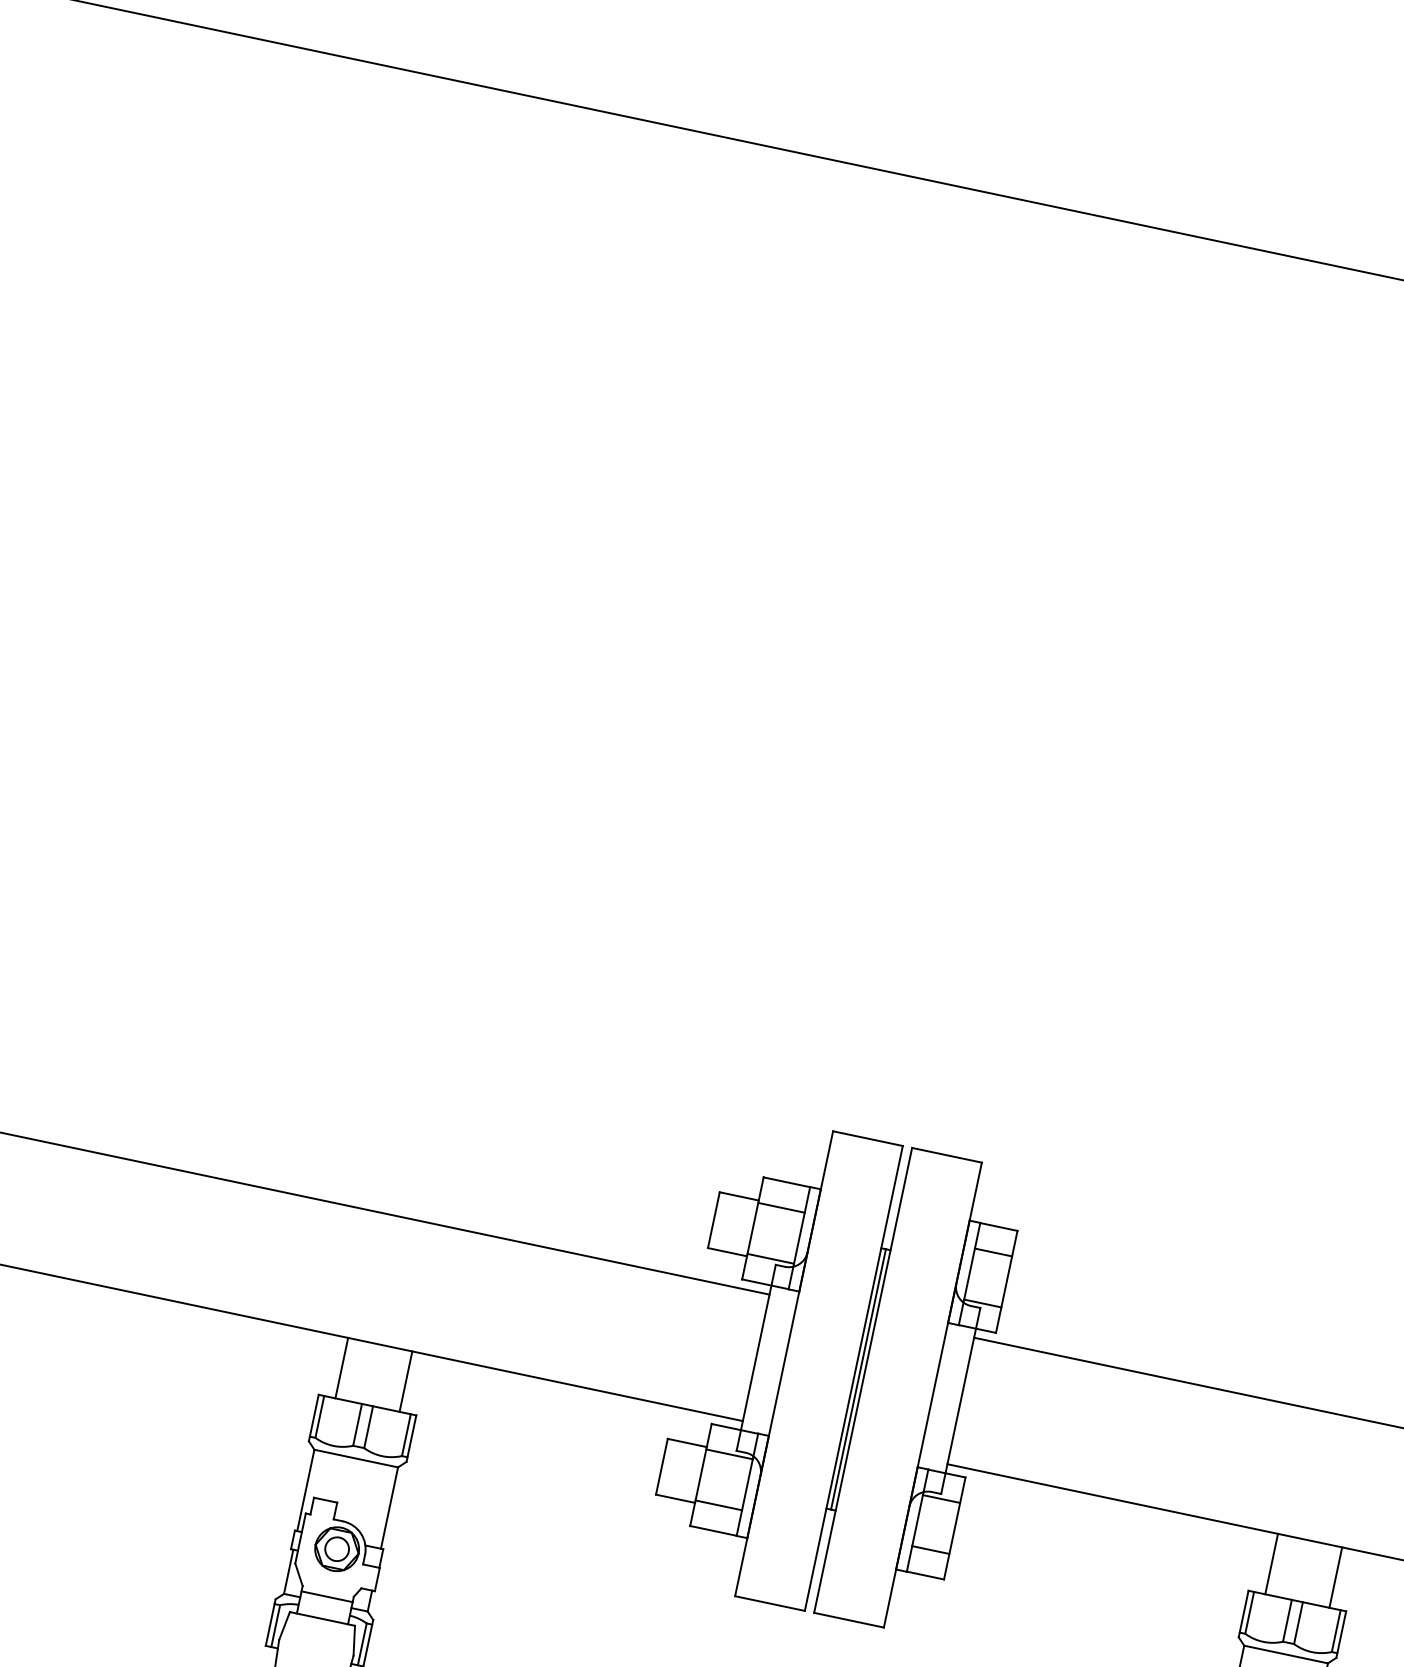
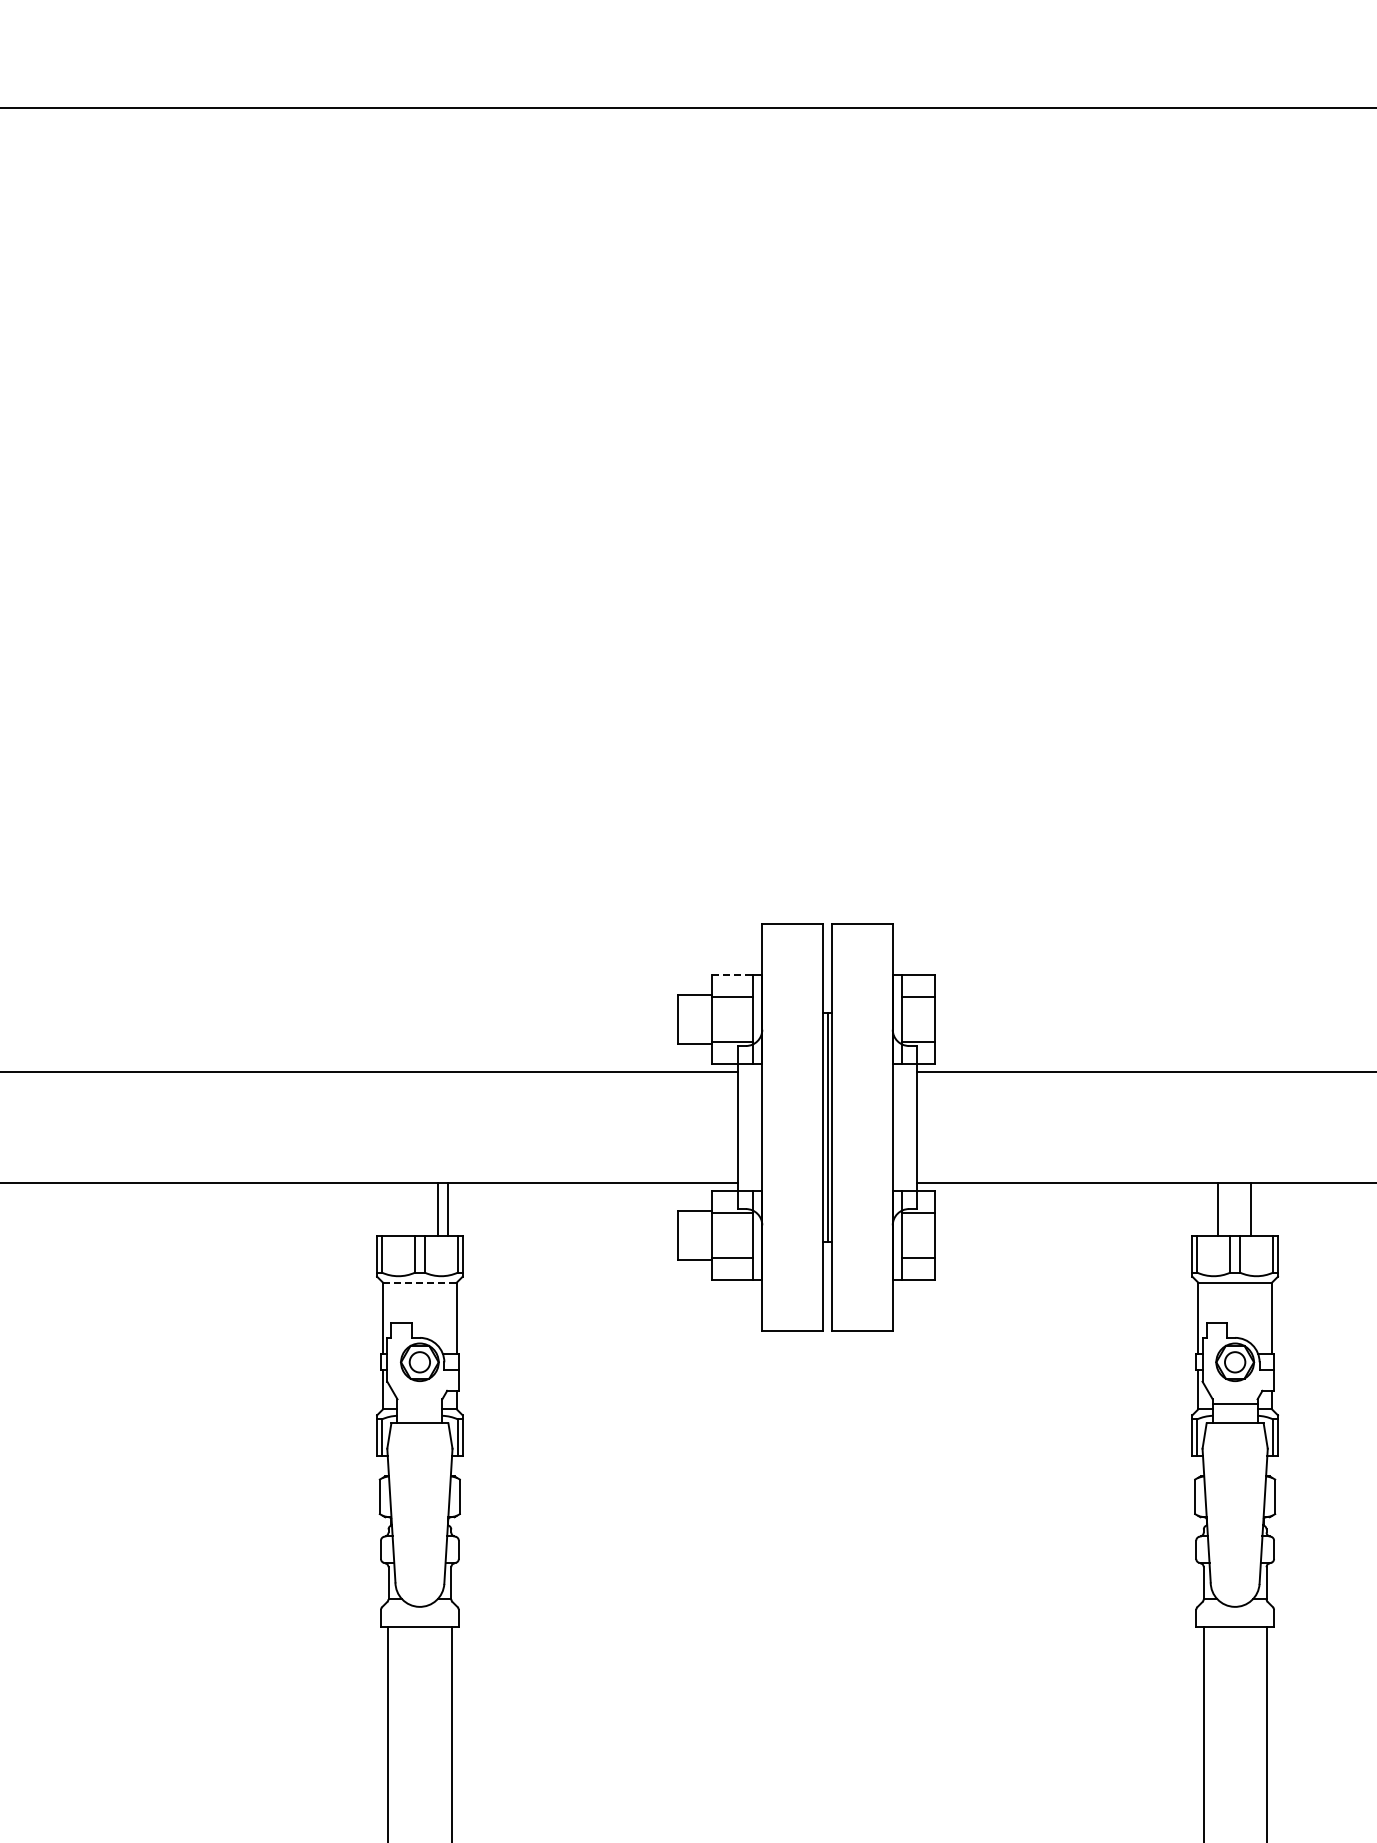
line: (788, 1182) -> (733, 974), solid -> dashed
line: (341, 1366) -> (437, 1208), moved
line: (355, 1458) -> (419, 1282), solid -> dashed
line: (1272, 1563) -> (1251, 1208), moved
line: (1336, 1576) -> (1218, 1208), moved
line: (326, 1596) -> (419, 1403), removed

